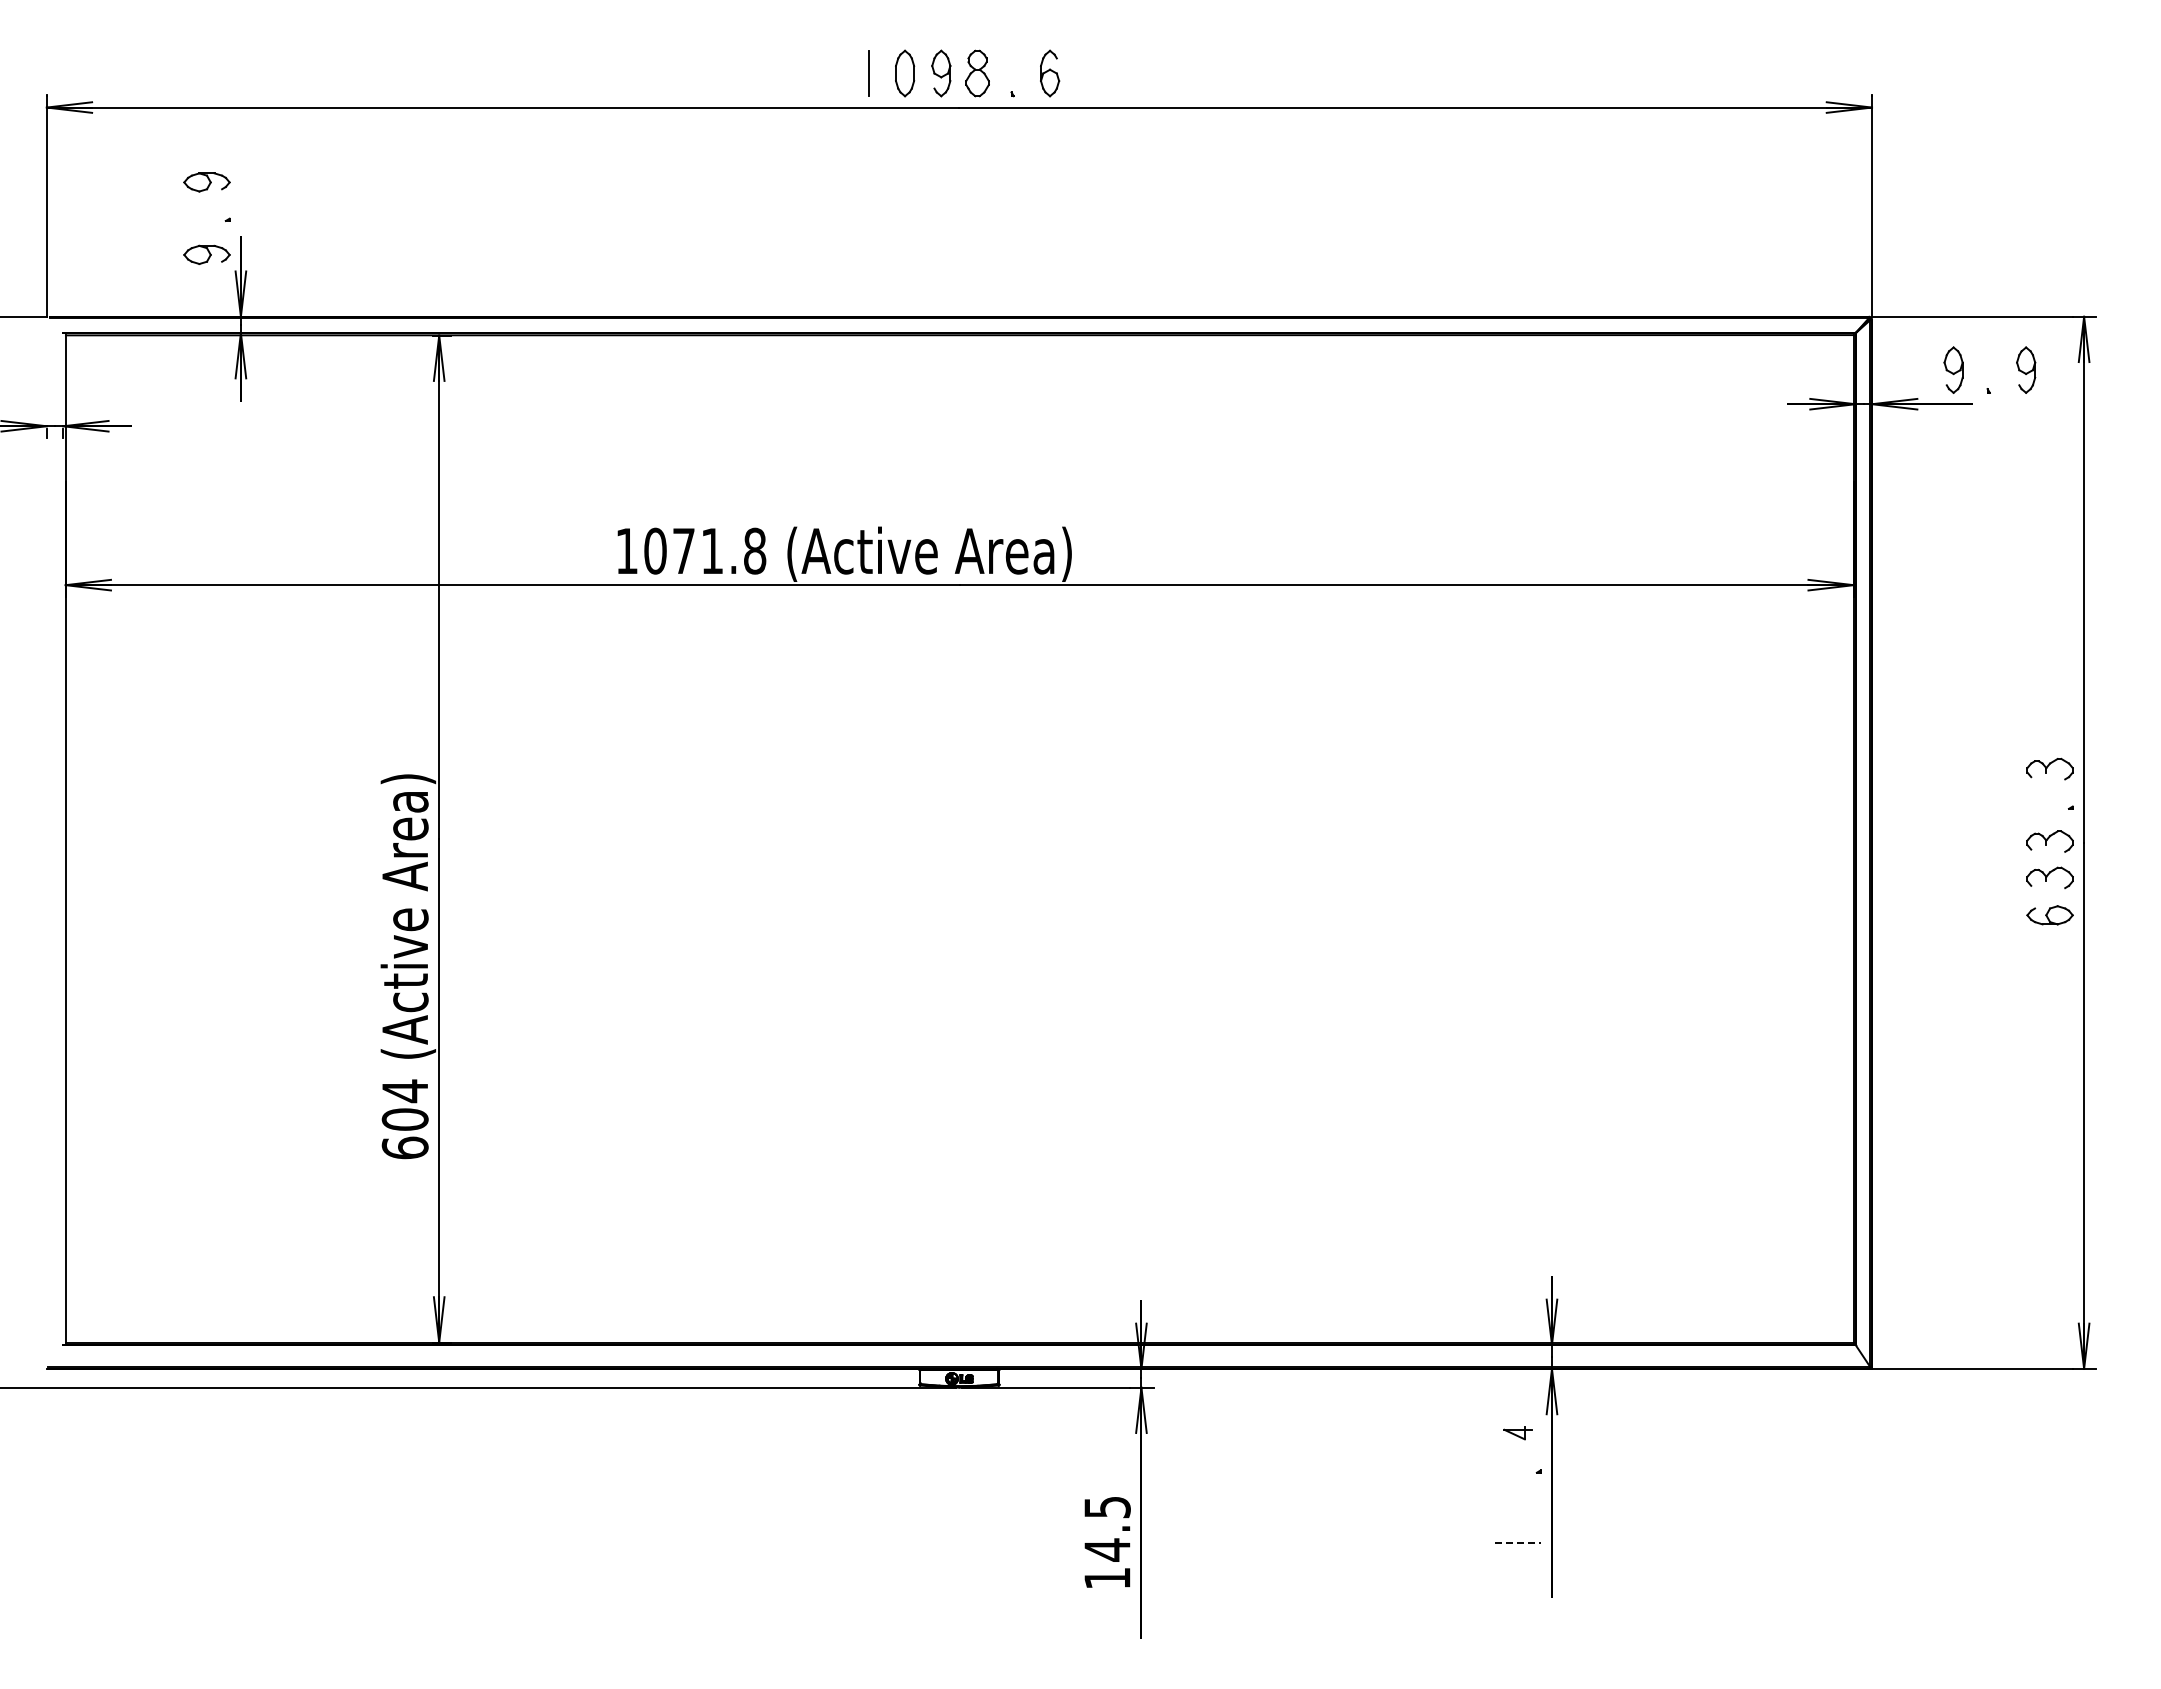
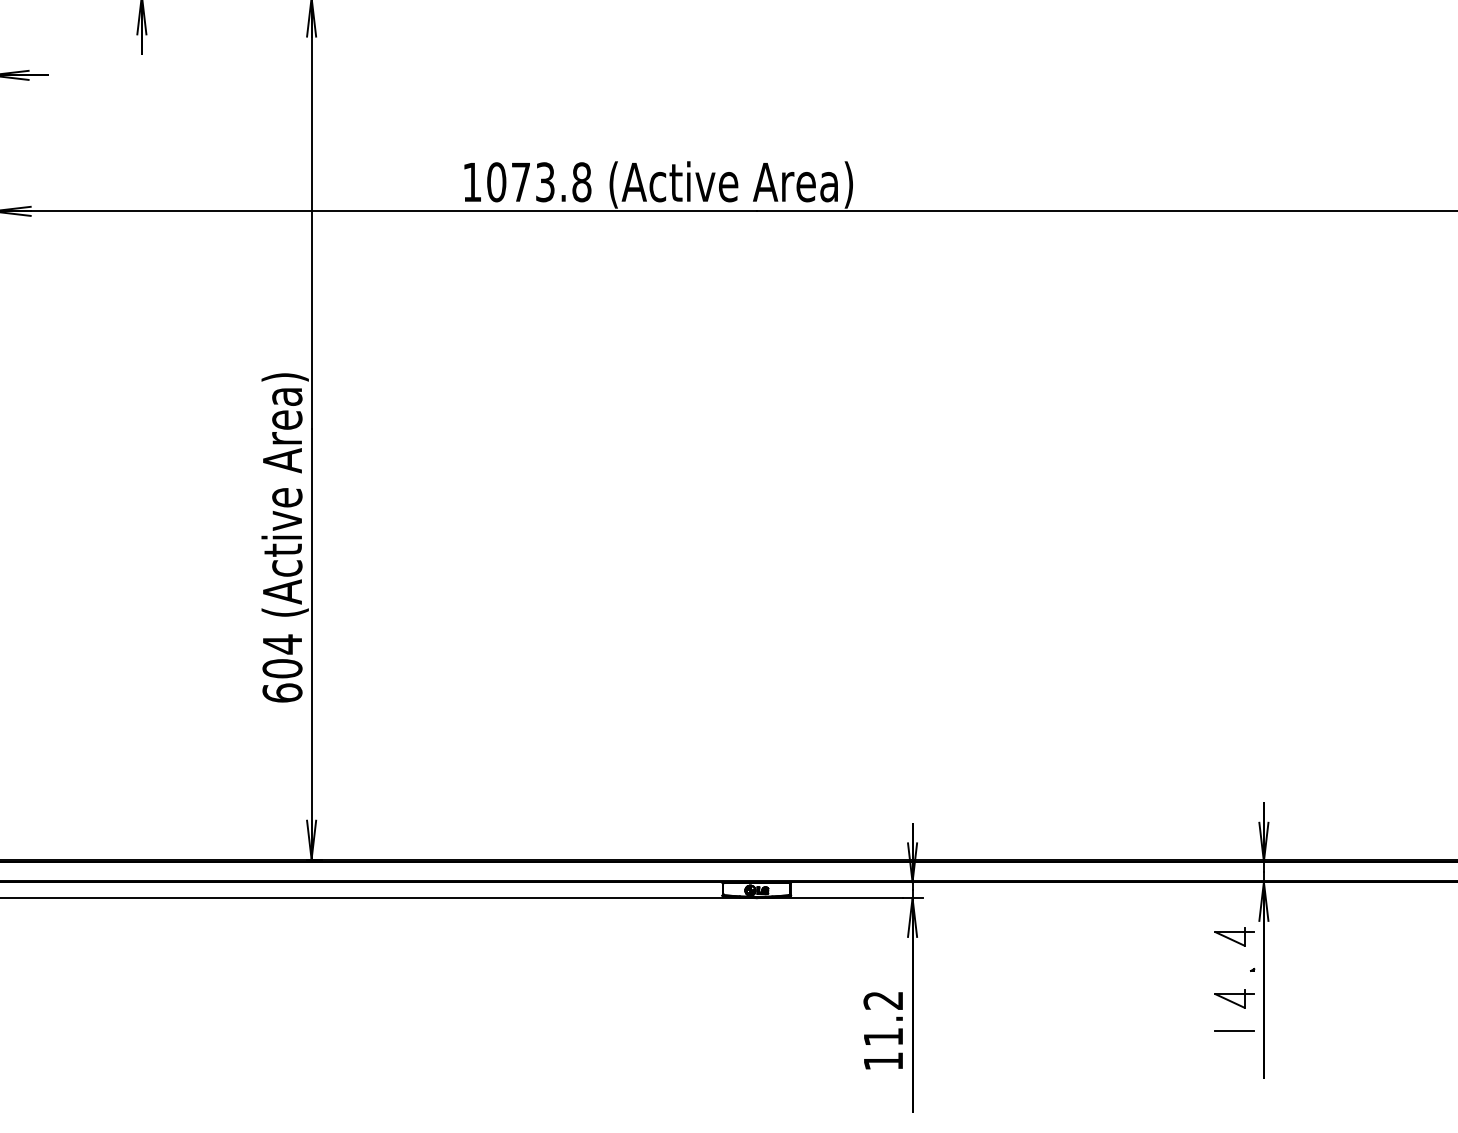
text: (712, 550) -> (545, 181), 1071.8 -> 1073.8
part: (1517, 1433) -> (1234, 937), size x1.67
part: (1517, 1505) -> (1234, 998), added
text: (1107, 1529) -> (883, 1019), 14.5 -> 11.2
line: (1518, 1542) -> (1235, 1030), dashed -> solid

